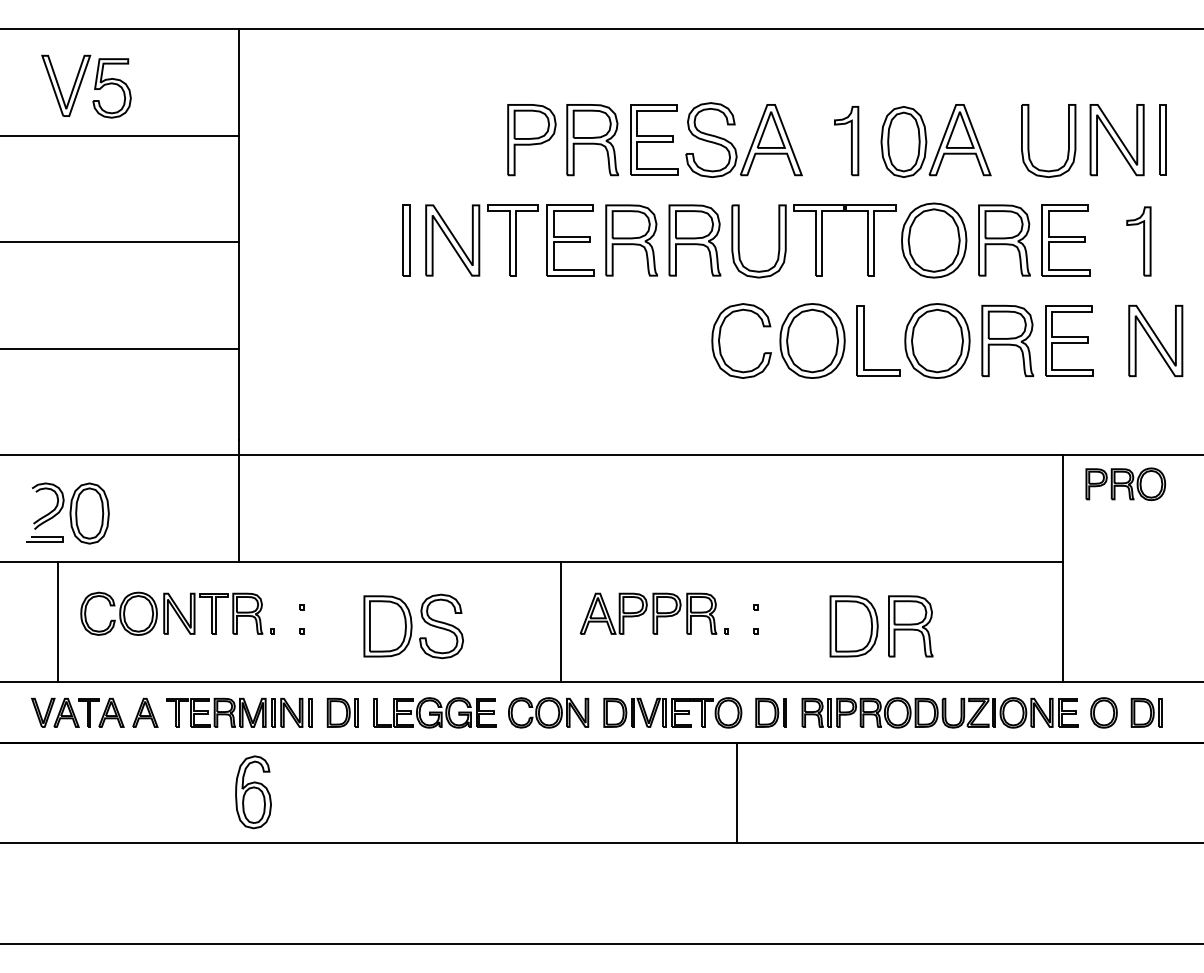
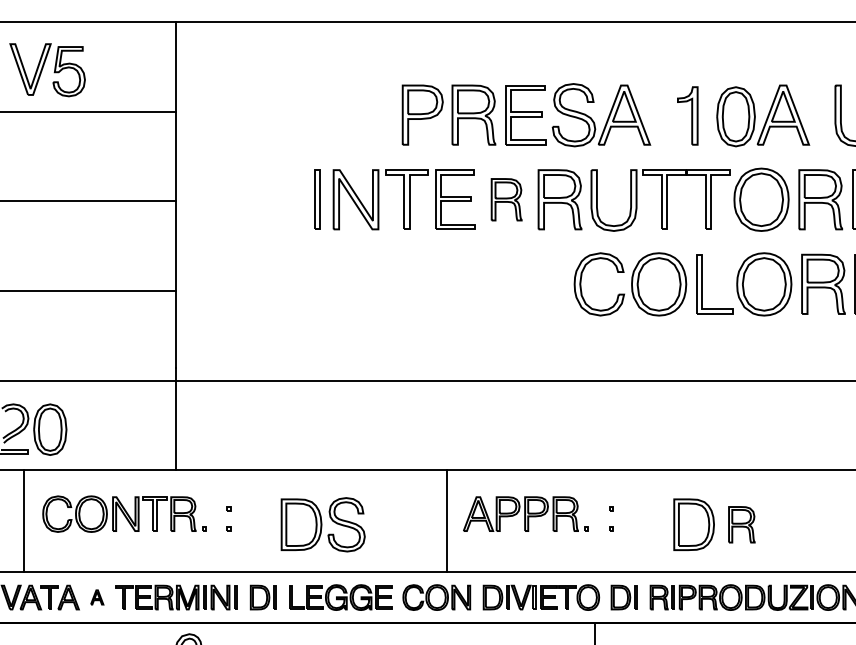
part: (631, 240) -> (506, 199), size x0.7
part: (910, 626) -> (741, 524), size x0.7
part: (145, 712) -> (97, 597), size x0.6

